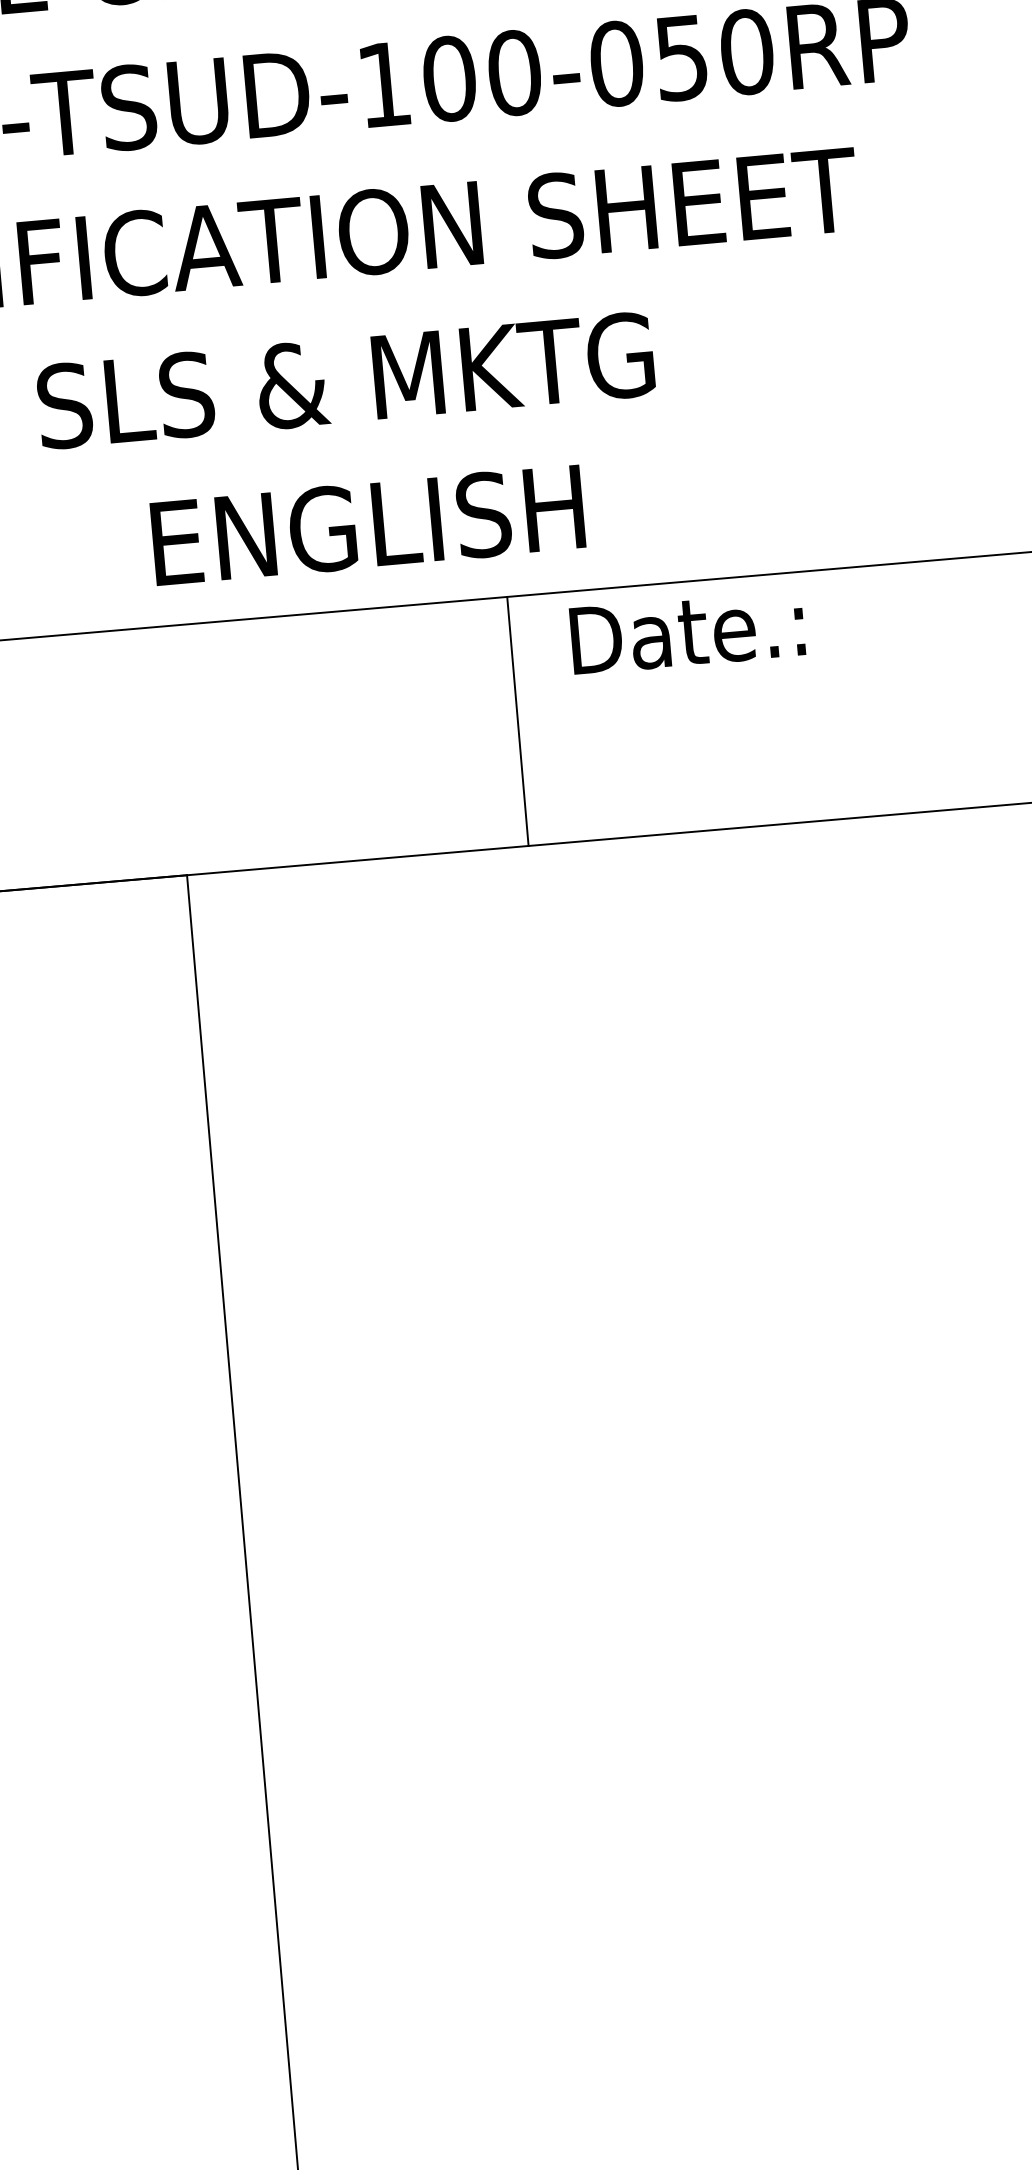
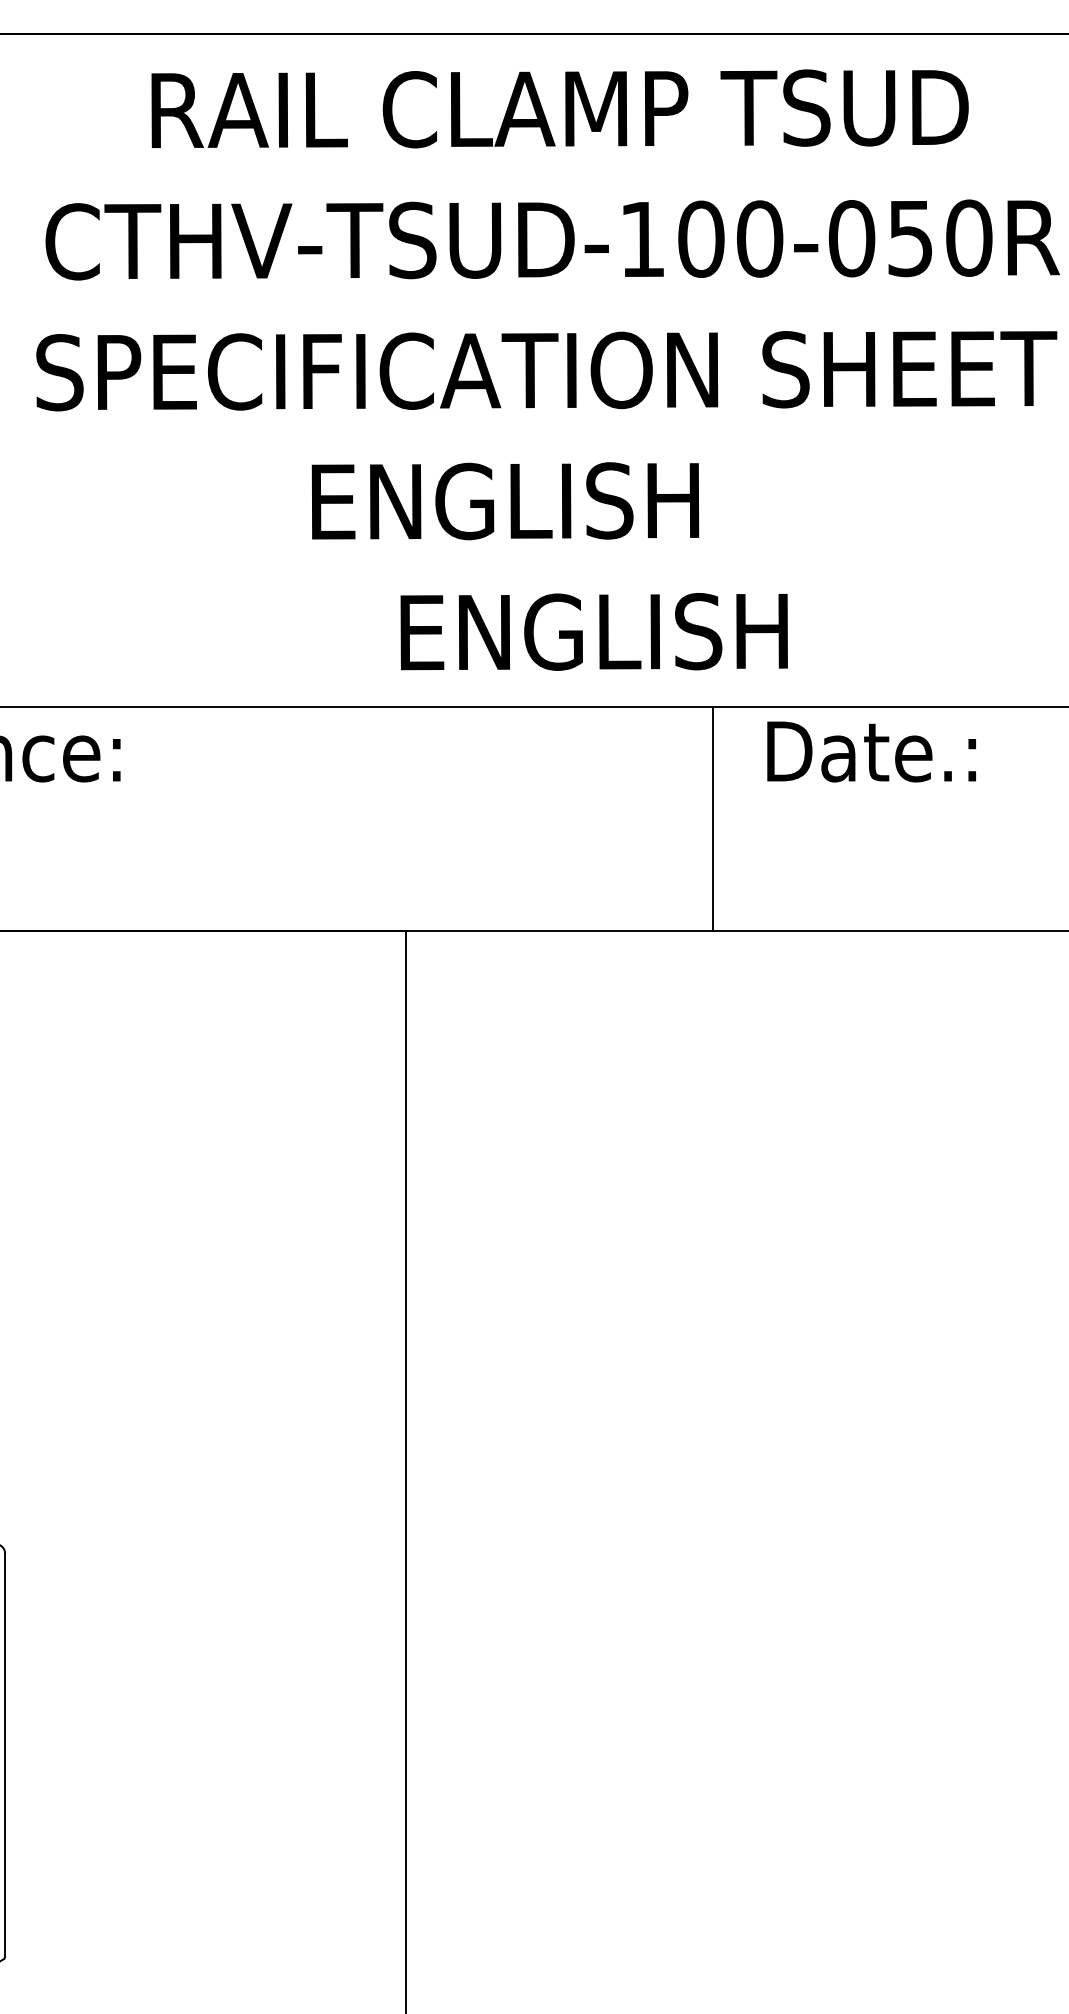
text: (345, 380) -> (585, 500), SLS & MKTG -> ENGLISH

